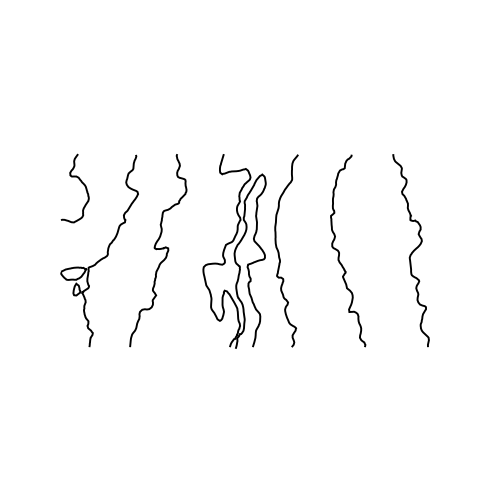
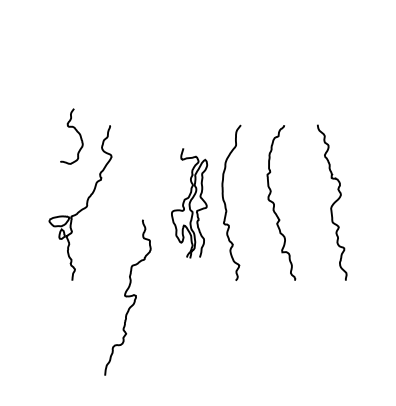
curve: (81, 183) -> (76, 132), moved
curve: (157, 250) -> (127, 297), moved
part: (234, 251) -> (189, 203), size x0.7

